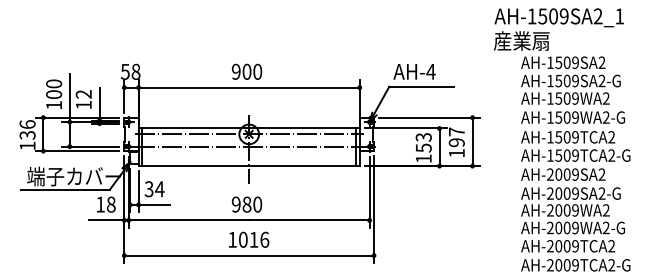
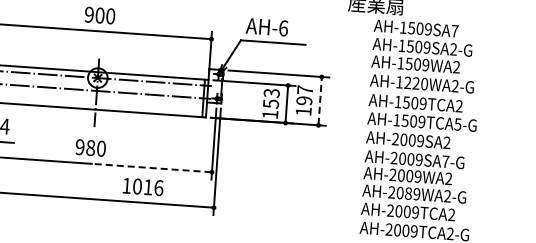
text: (601, 62) -> (454, 30), AH-1509SA2 -> AH-1509SA7
text: (430, 71) -> (283, 28), AH-4 -> AH-6
text: (566, 117) -> (415, 83), AH-1509WA2-G -> AH-1220WA2-G
line: (472, 141) -> (320, 100), solid -> dashed
text: (611, 155) -> (457, 124), AH-1509TCA2-G -> AH-1509TCA5-G
text: (601, 193) -> (445, 161), AH-2009SA2-G -> AH-2009SA7-G
line: (309, 220) -> (152, 168), solid -> dashed
text: (566, 227) -> (407, 193), AH-2009WA2-G -> AH-2089WA2-G
text: (249, 239) -> (143, 186), moved

